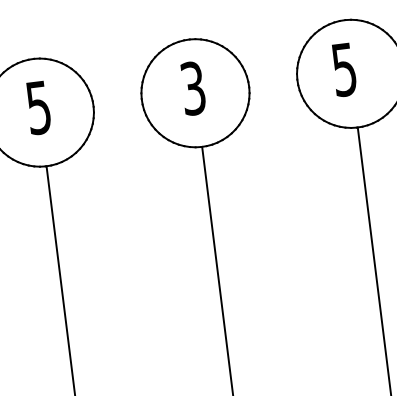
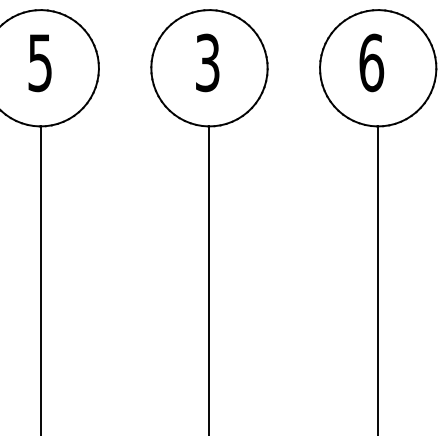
text: (344, 69) -> (371, 62), 5 -> 6

